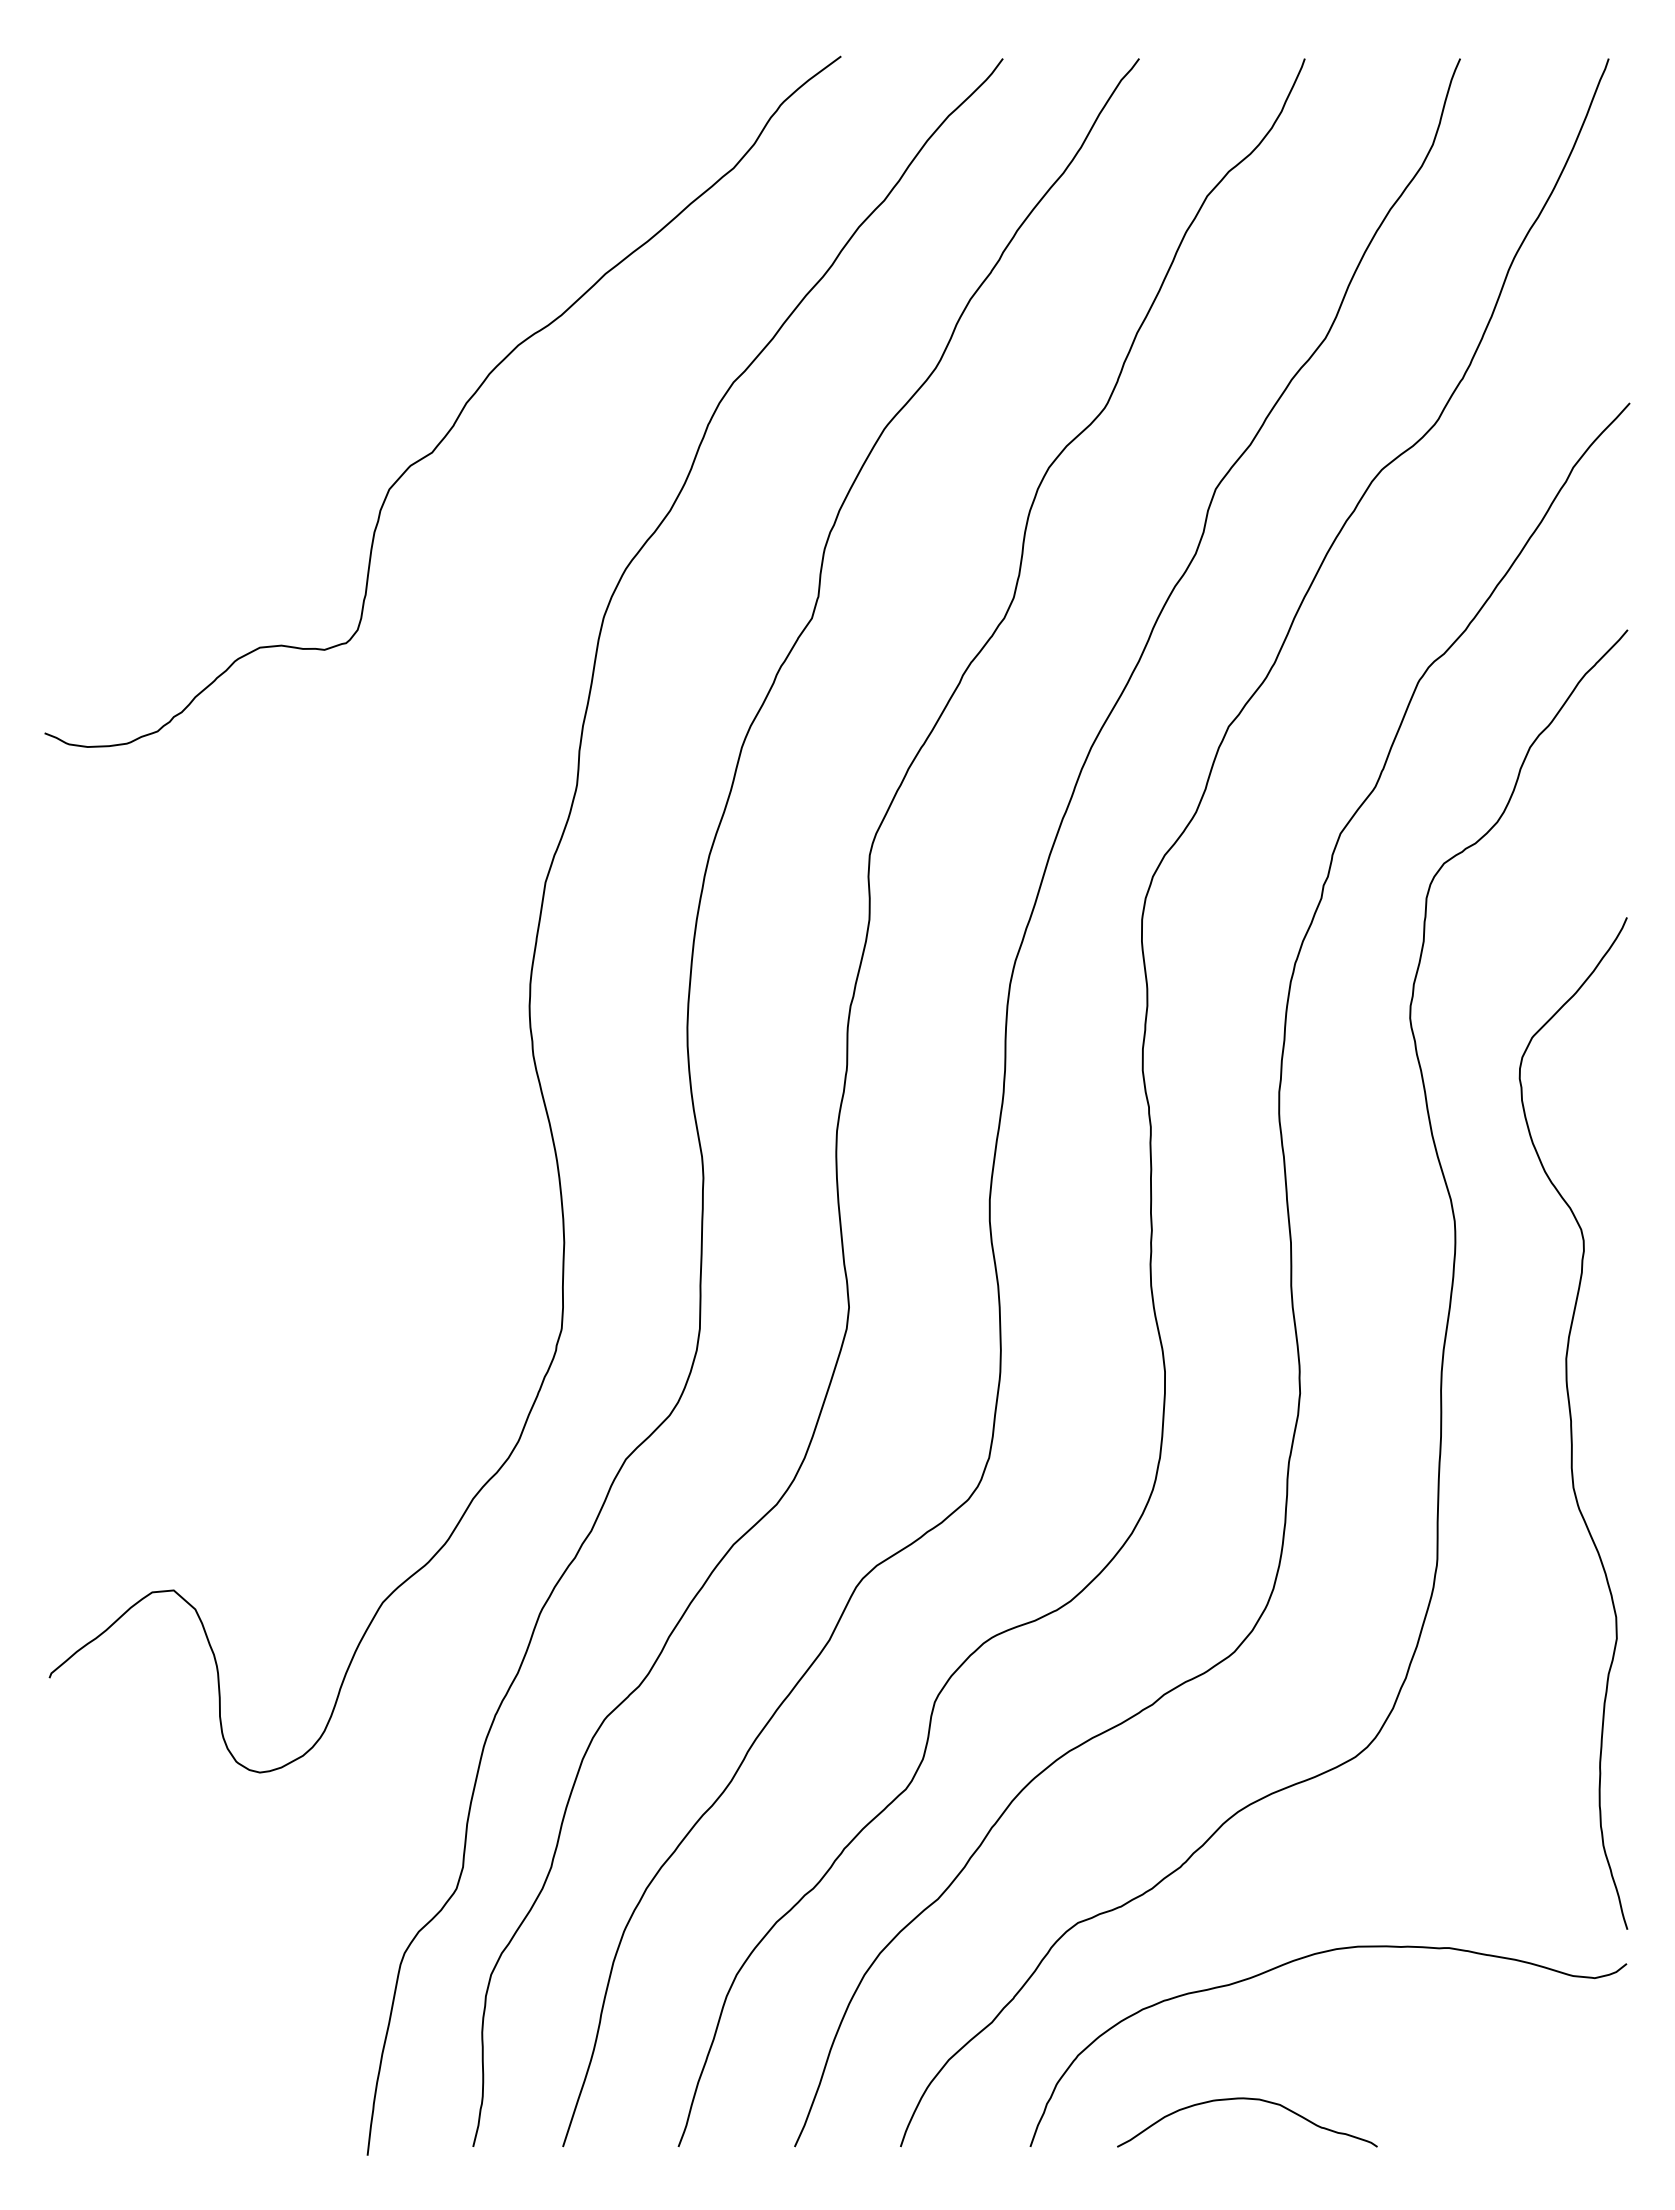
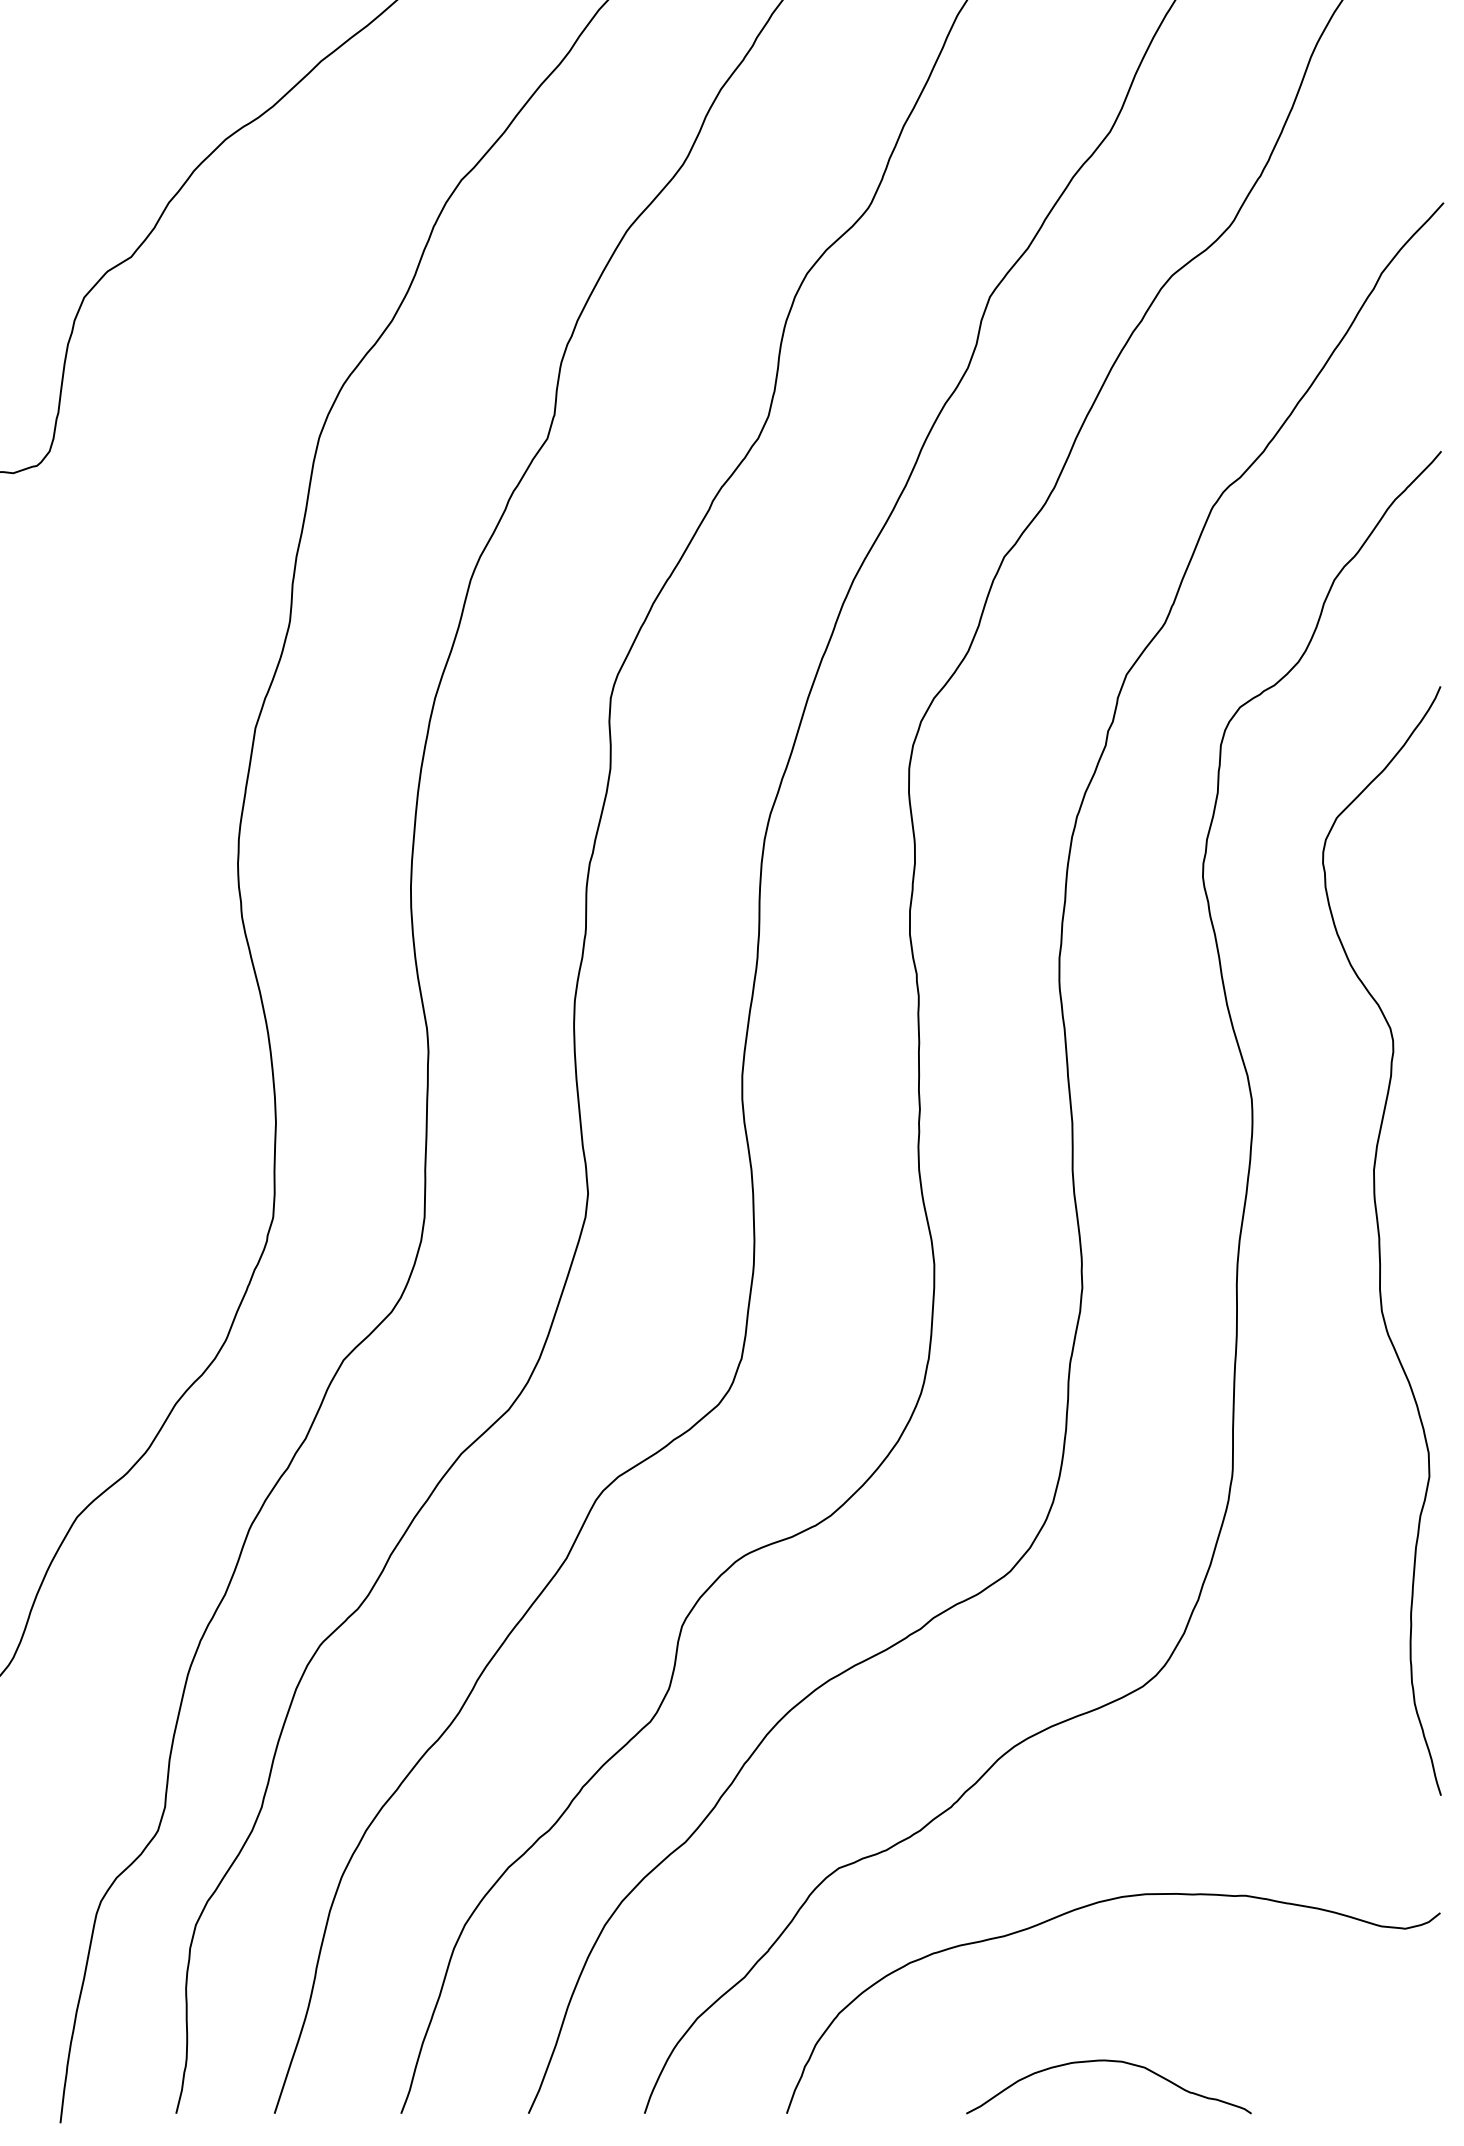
curve: (1571, 1423) -> (1379, 1240), moved
curve: (1247, 2099) -> (1109, 2061), moved

